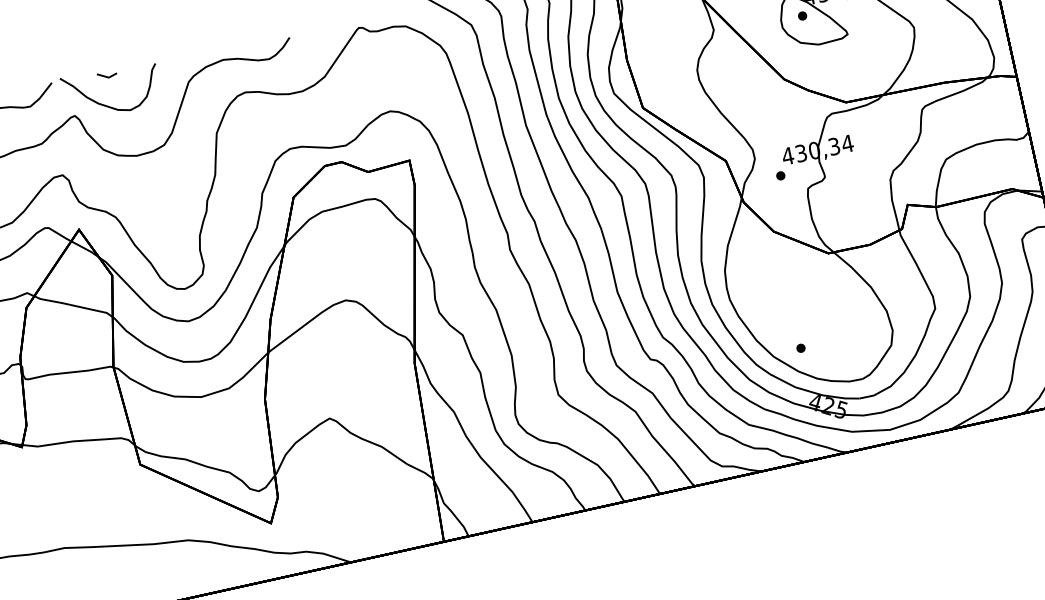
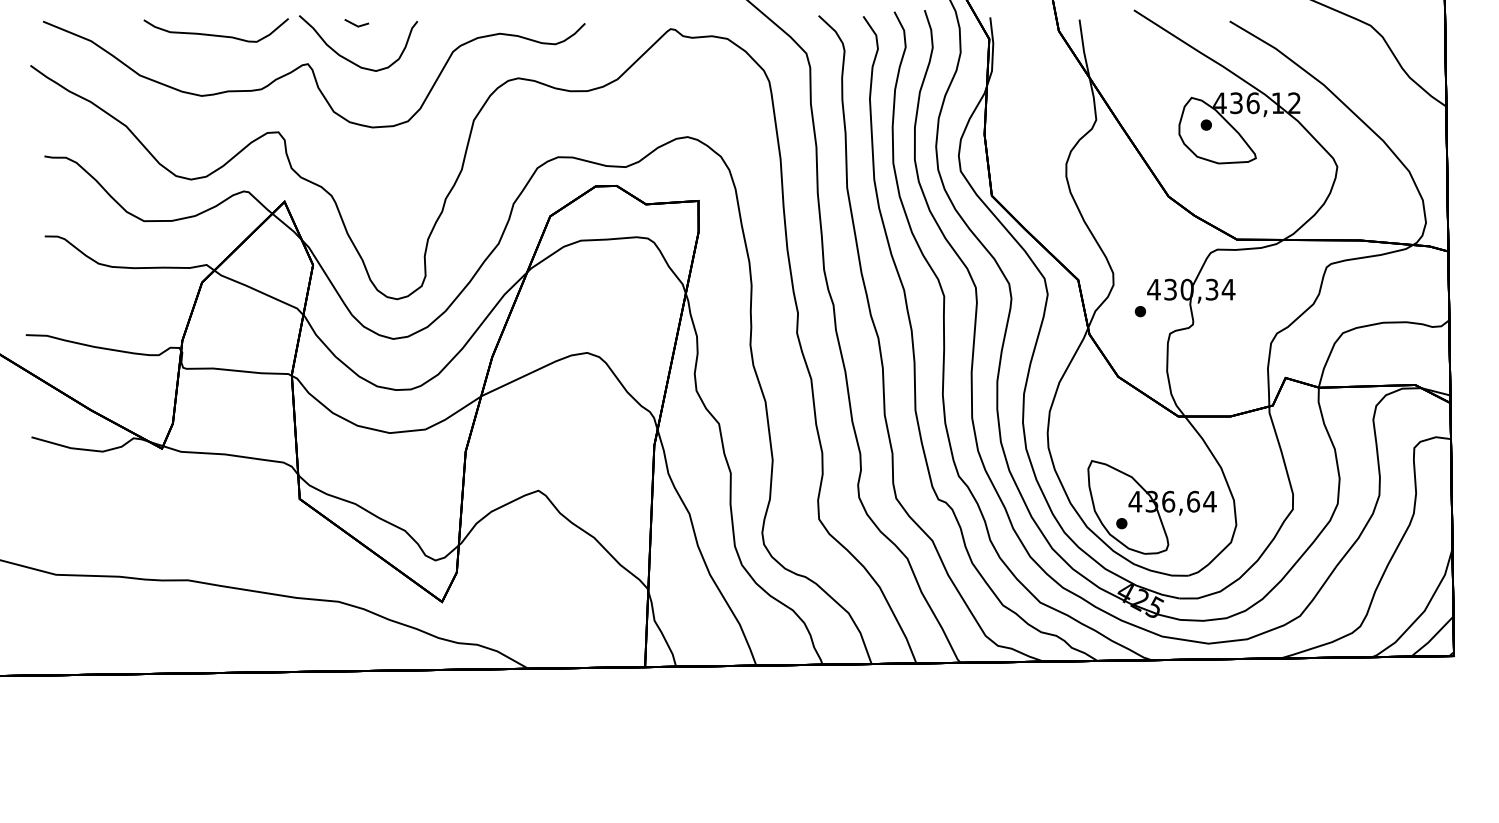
part: (822, 330) -> (1151, 507), added

